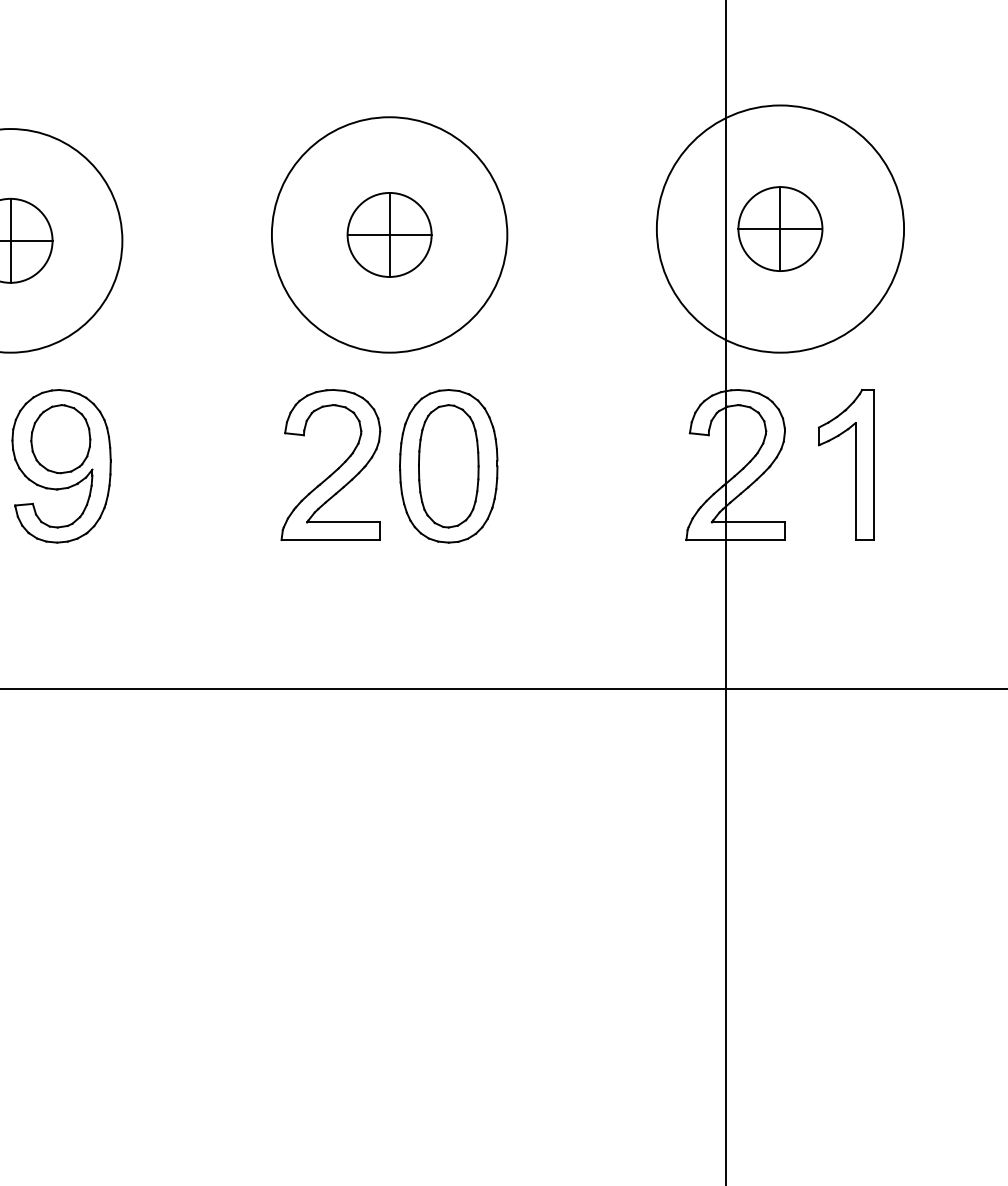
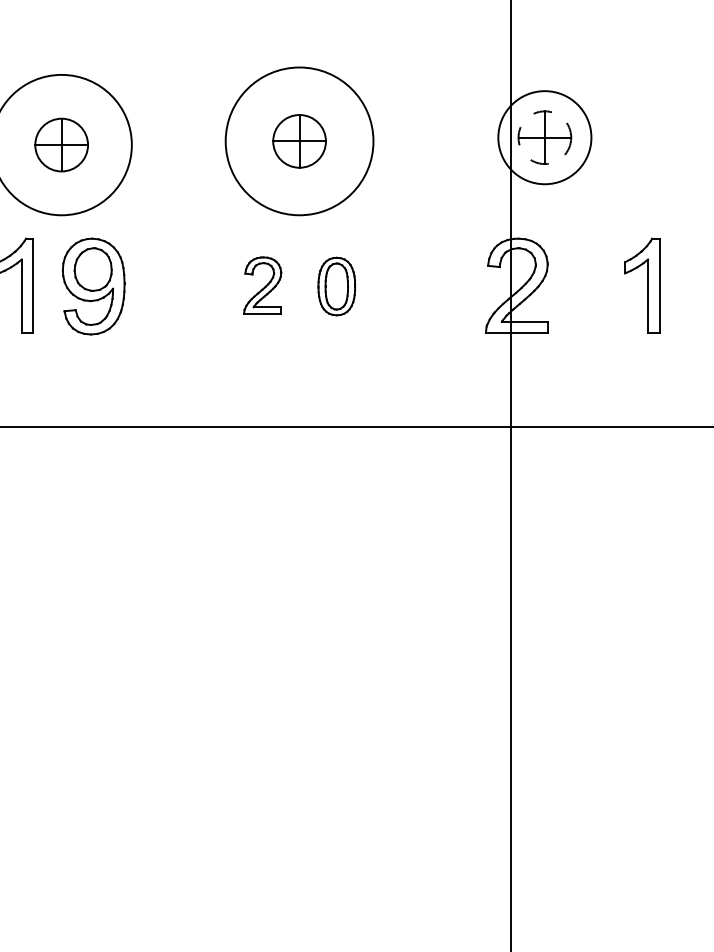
circle: (779, 228) -> (544, 137), size x0.6
circle: (779, 228) -> (544, 137), solid -> dashed
part: (330, 464) -> (262, 285), size x0.6
part: (846, 464) -> (642, 285), moved
part: (448, 466) -> (336, 286), size x0.6

